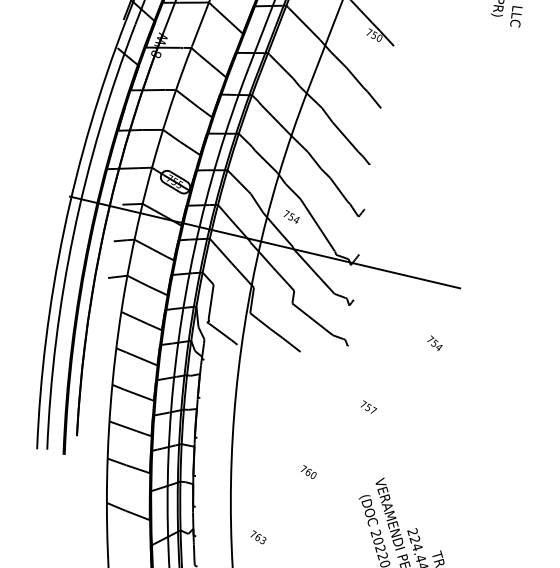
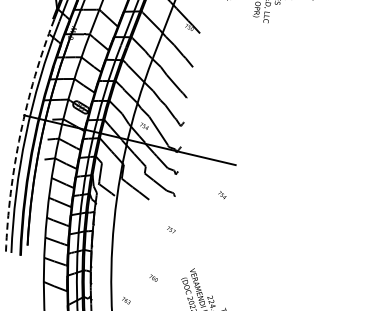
line: (63, 231) -> (20, 134), solid -> dashed
text: (369, 406) -> (171, 229), moved
text: (308, 470) -> (153, 277), moved

